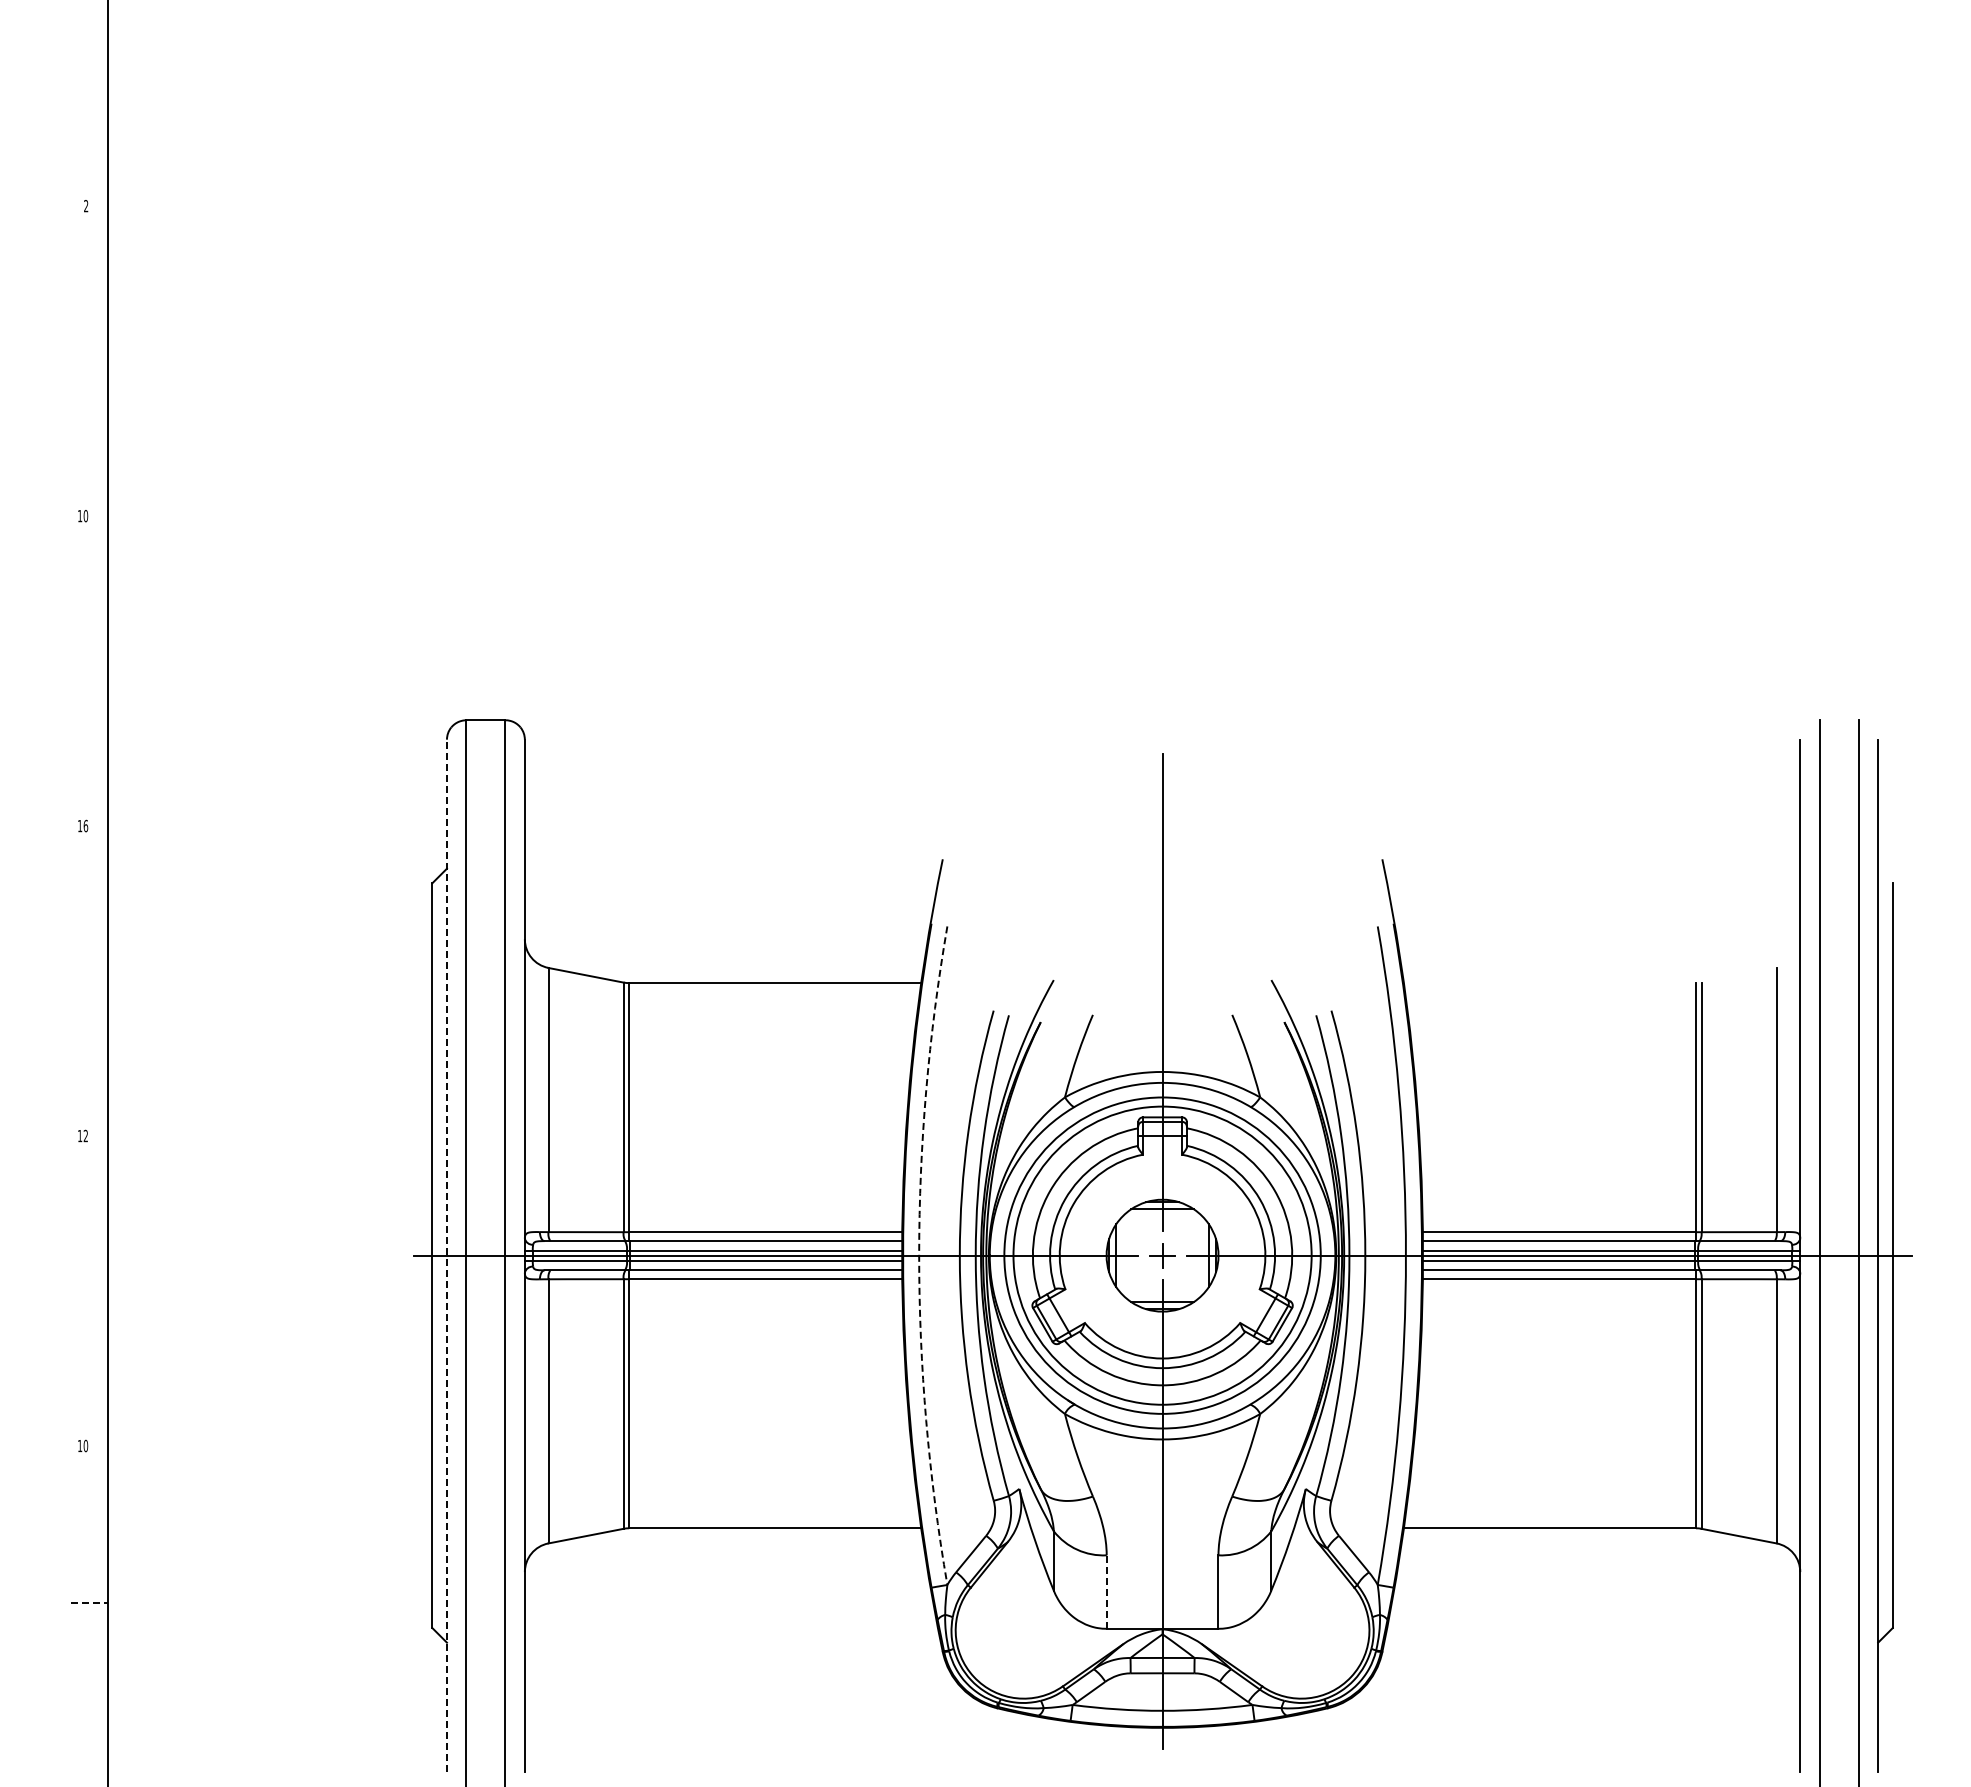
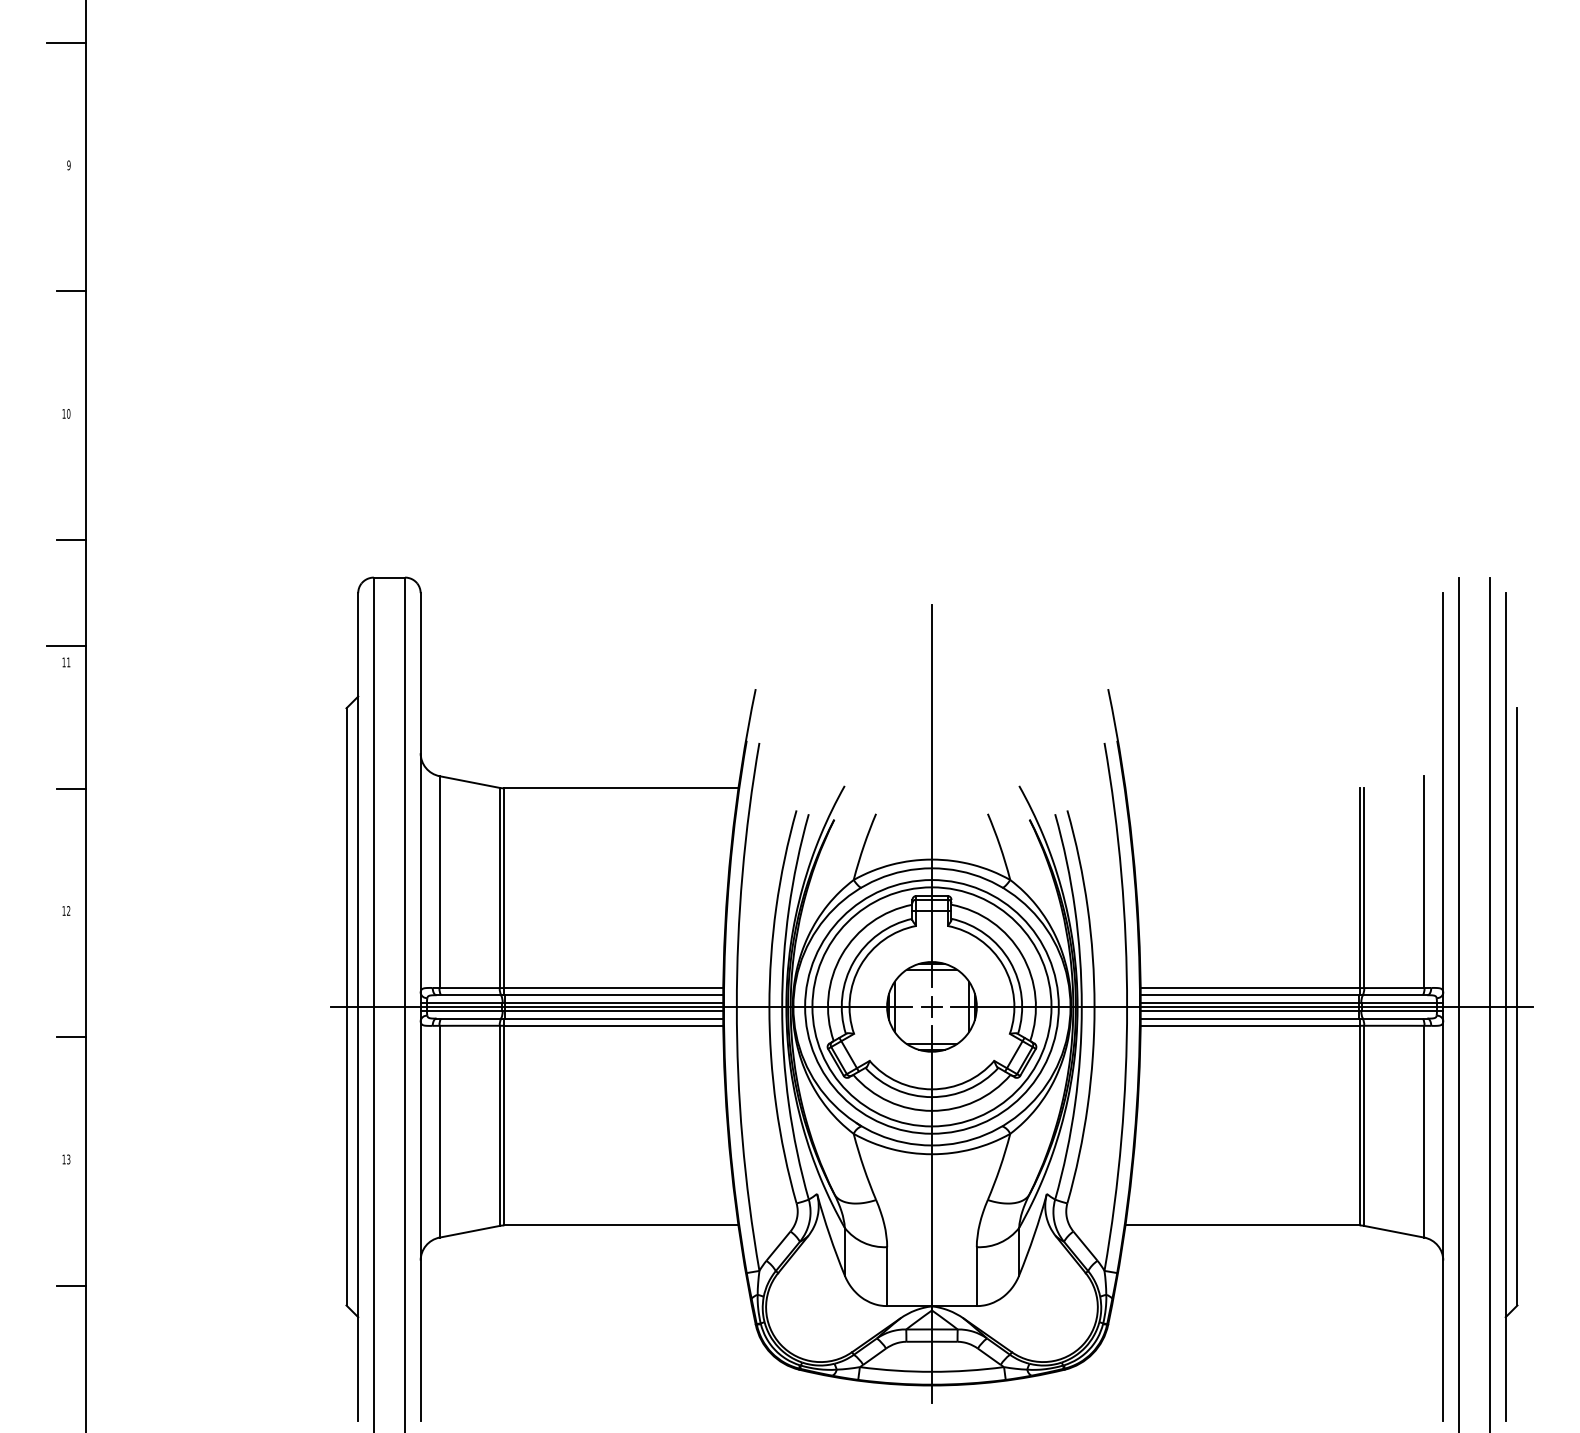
line: (83, 53) -> (66, 42), added
text: (86, 206) -> (69, 165), 2 -> 9
line: (89, 363) -> (71, 291), added
line: (89, 673) -> (71, 540), added
line: (83, 805) -> (66, 645), added
text: (85, 825) -> (68, 661), 16 -> 11
line: (89, 983) -> (71, 788), added
line: (446, 1255) -> (357, 1006), dashed -> solid
arc: (919, 1255) -> (737, 1006), dashed -> solid
line: (89, 1293) -> (71, 1037), added
text: (85, 1446) -> (68, 1159), 10 -> 13
line: (1106, 1592) -> (887, 1276), dashed -> solid
line: (90, 1603) -> (72, 1285), dashed -> solid

